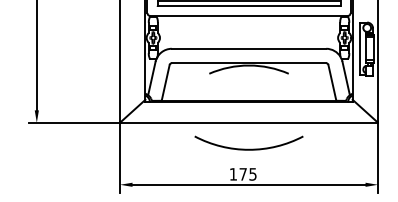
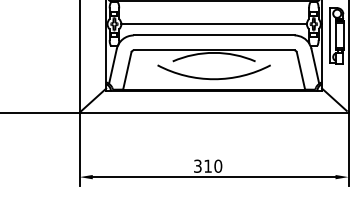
line: (248, 37) -> (213, 23), added
arc: (248, 148) -> (213, 77), moved
text: (242, 174) -> (207, 166), 175 -> 310

